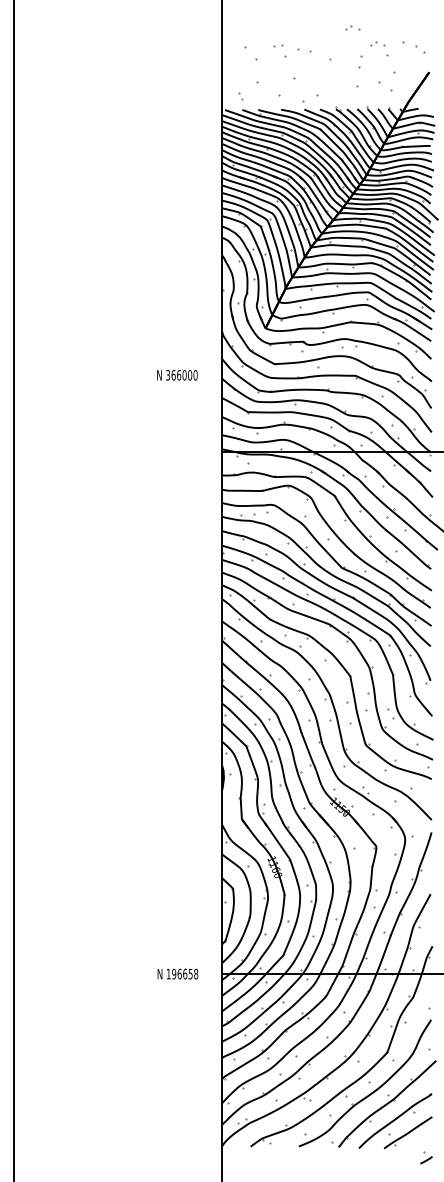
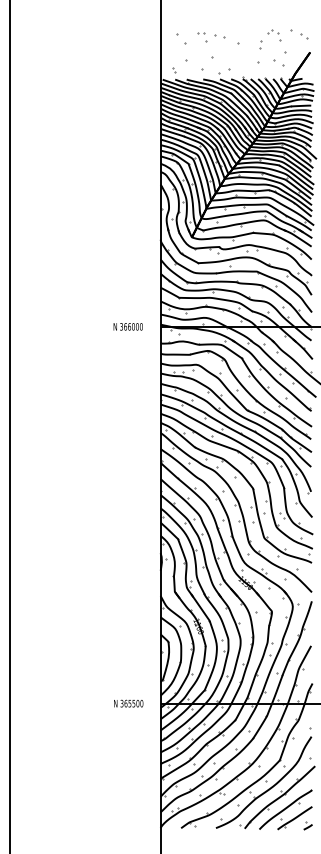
part: (352, 27) -> (254, 20), removed
text: (177, 375) -> (128, 326), moved
text: (182, 973) -> (131, 703), 196658 -> 365500
part: (426, 1157) -> (308, 825), moved

